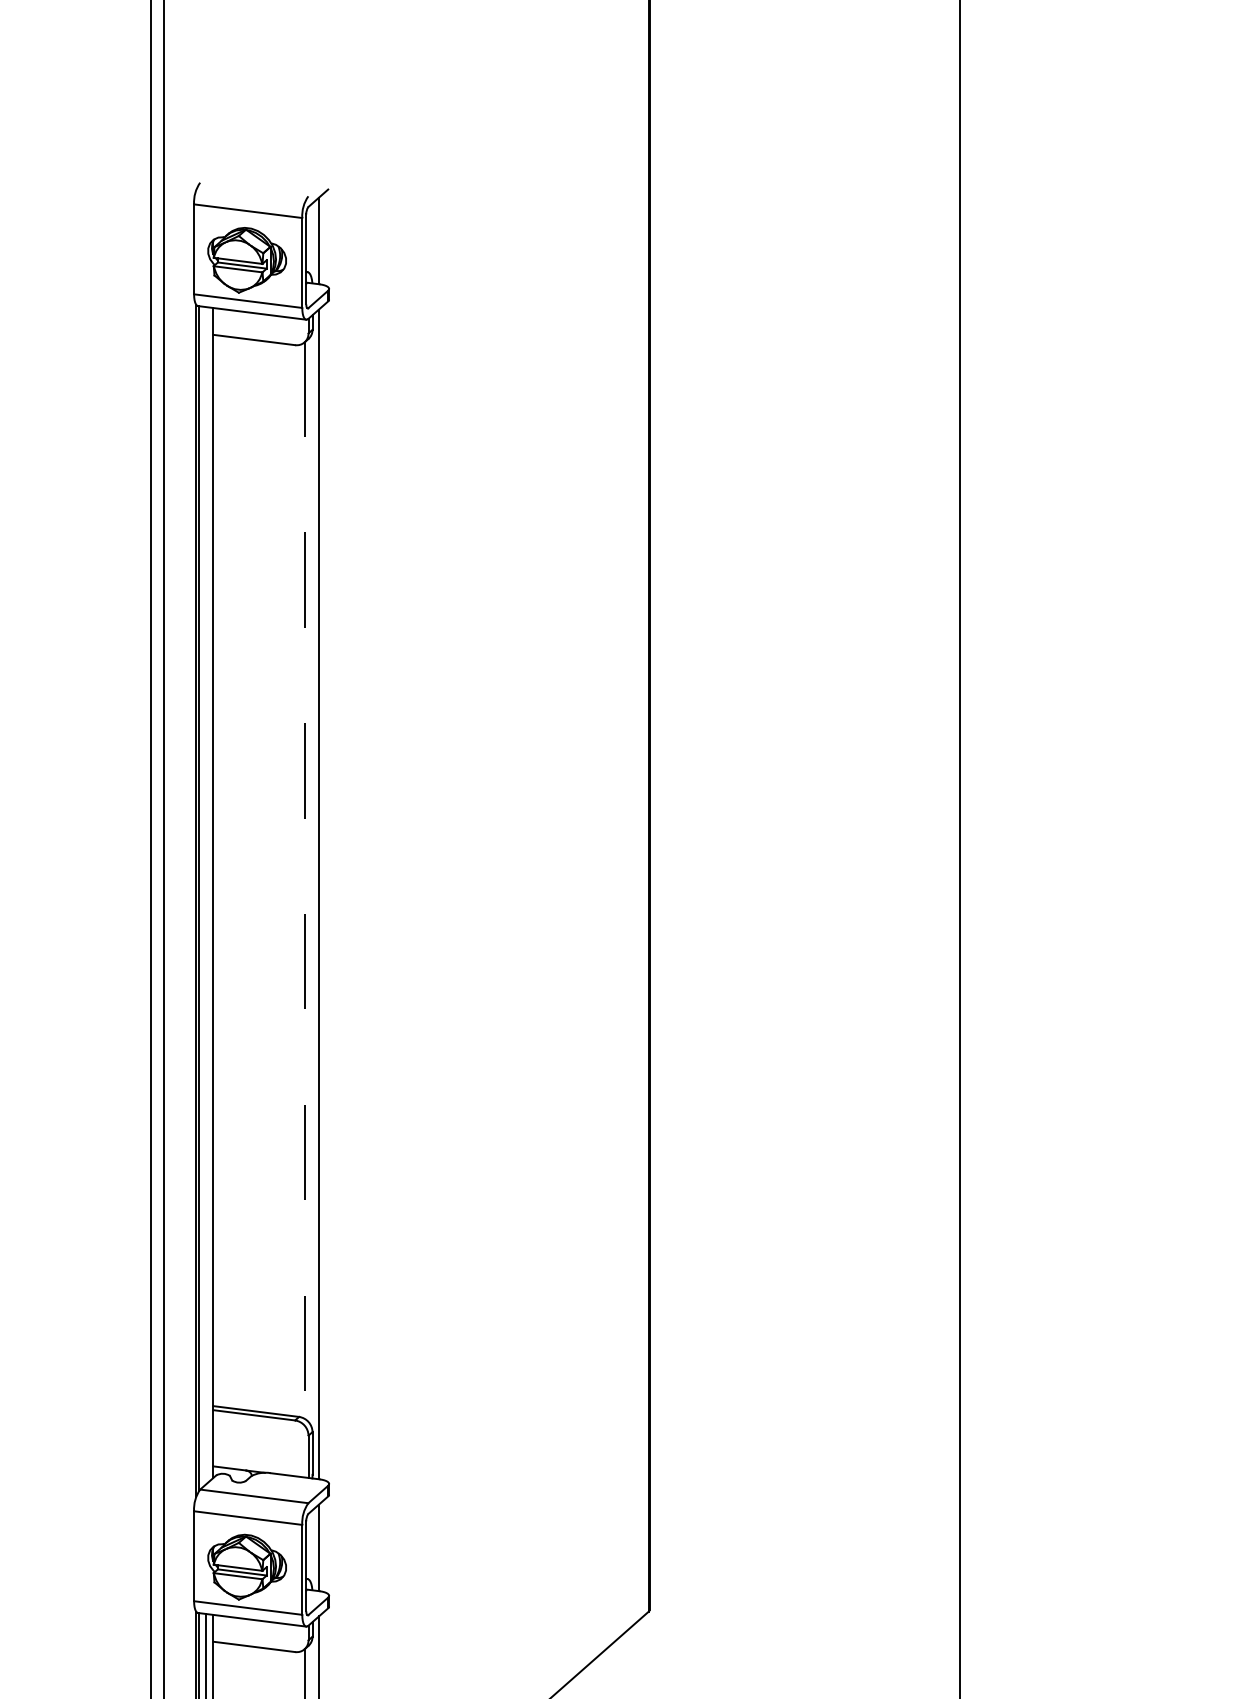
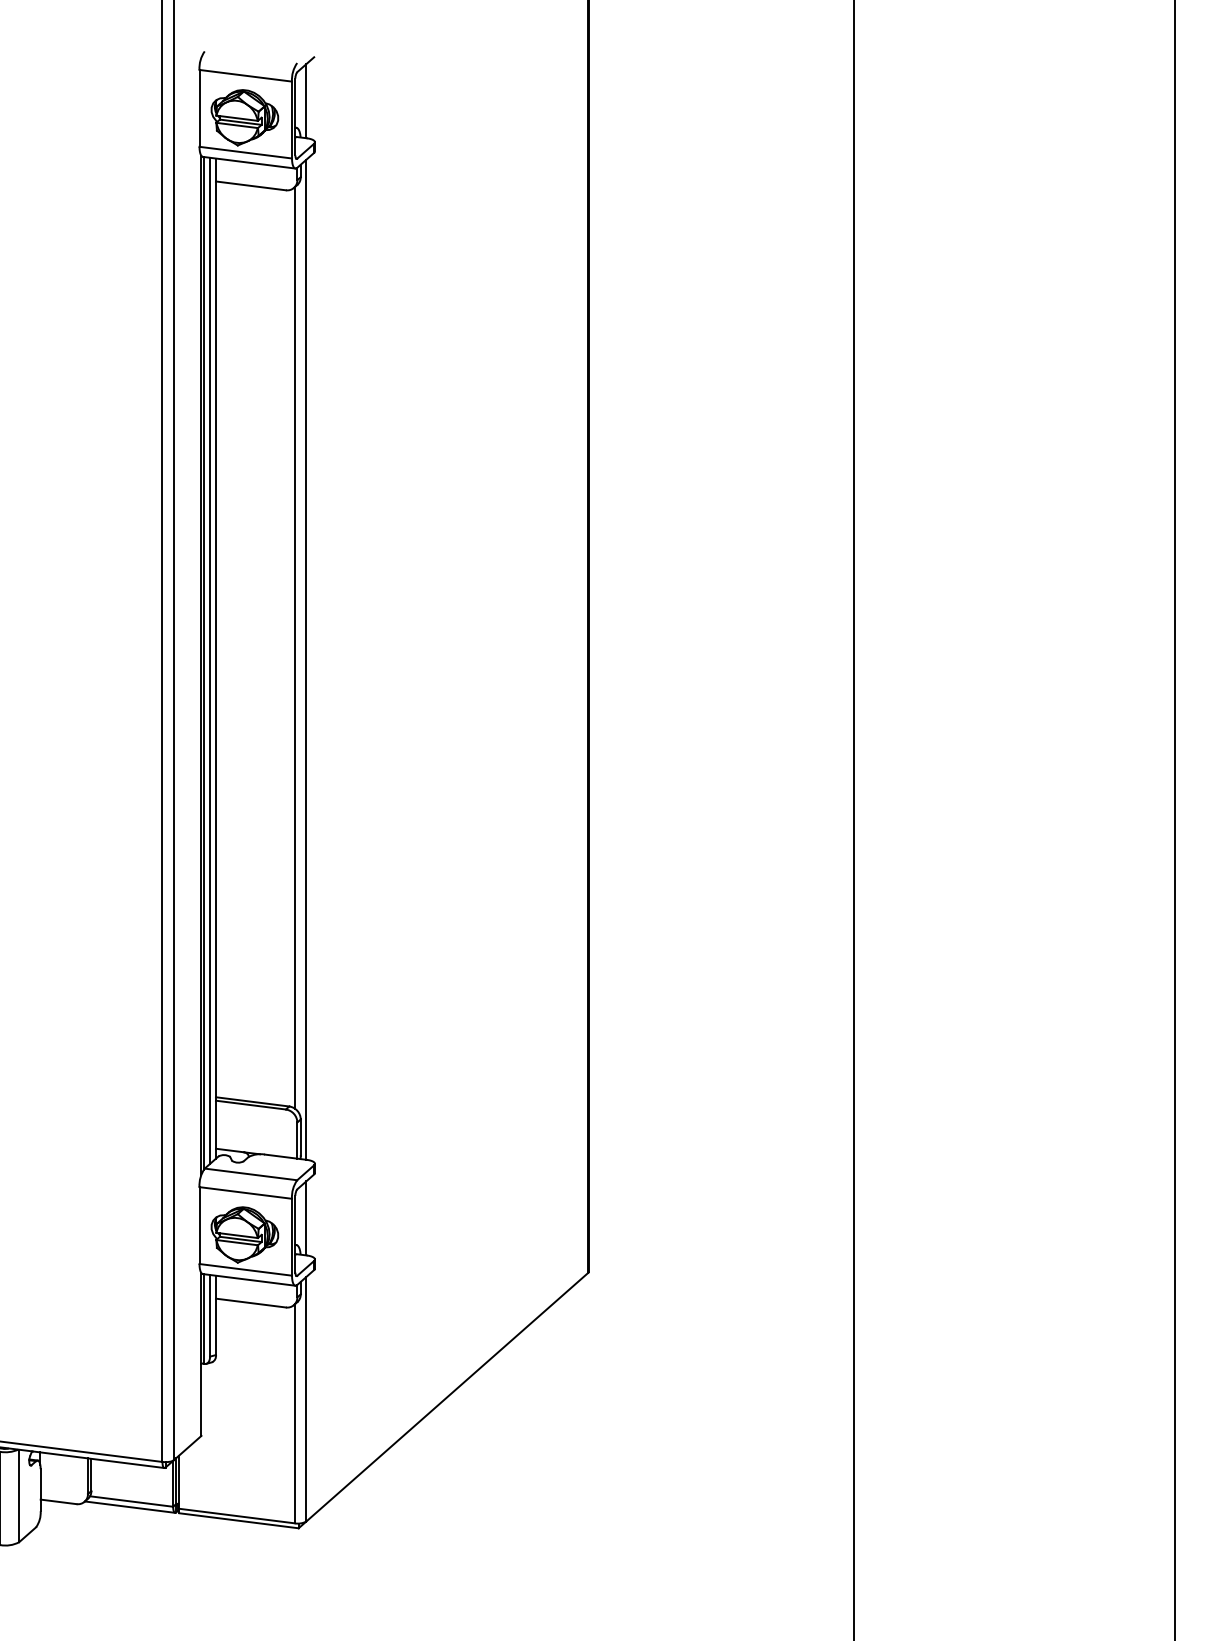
line: (305, 879) -> (294, 647), dashed -> solid
line: (206, 895) -> (210, 660), added

